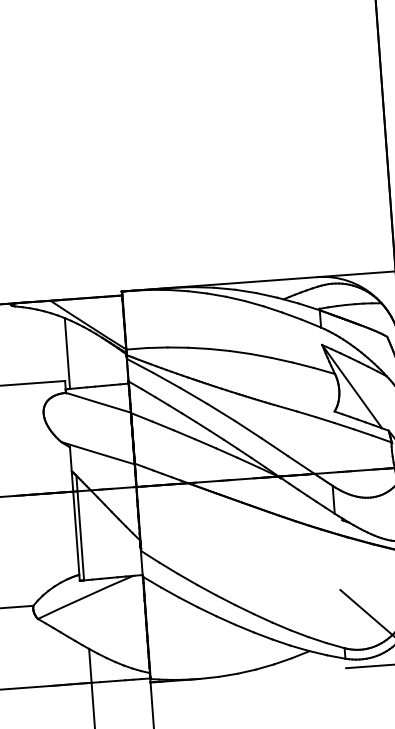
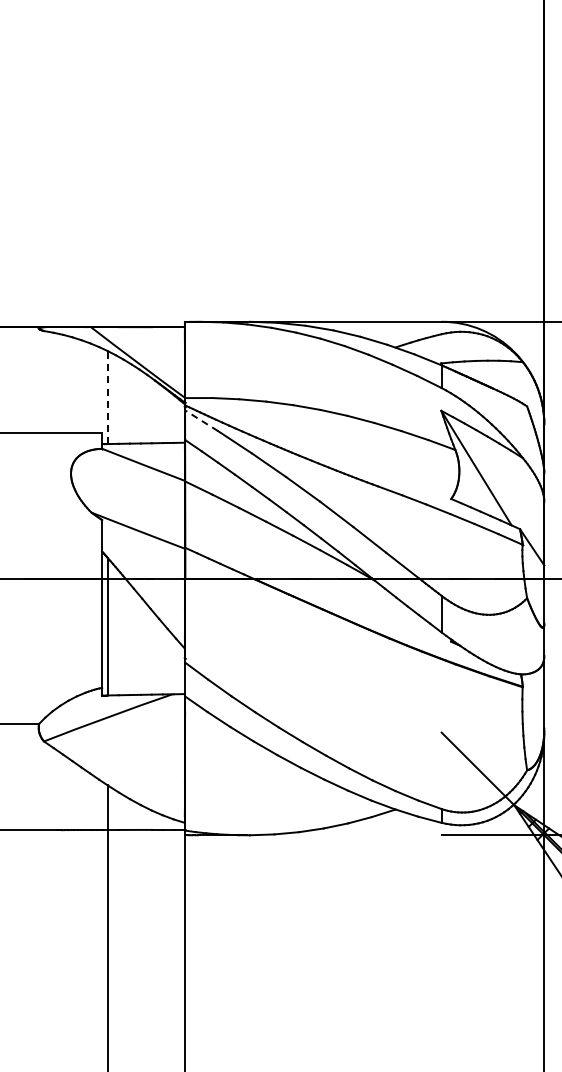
line: (67, 353) -> (107, 397), solid -> dashed
line: (140, 365) -> (201, 420), solid -> dashed

